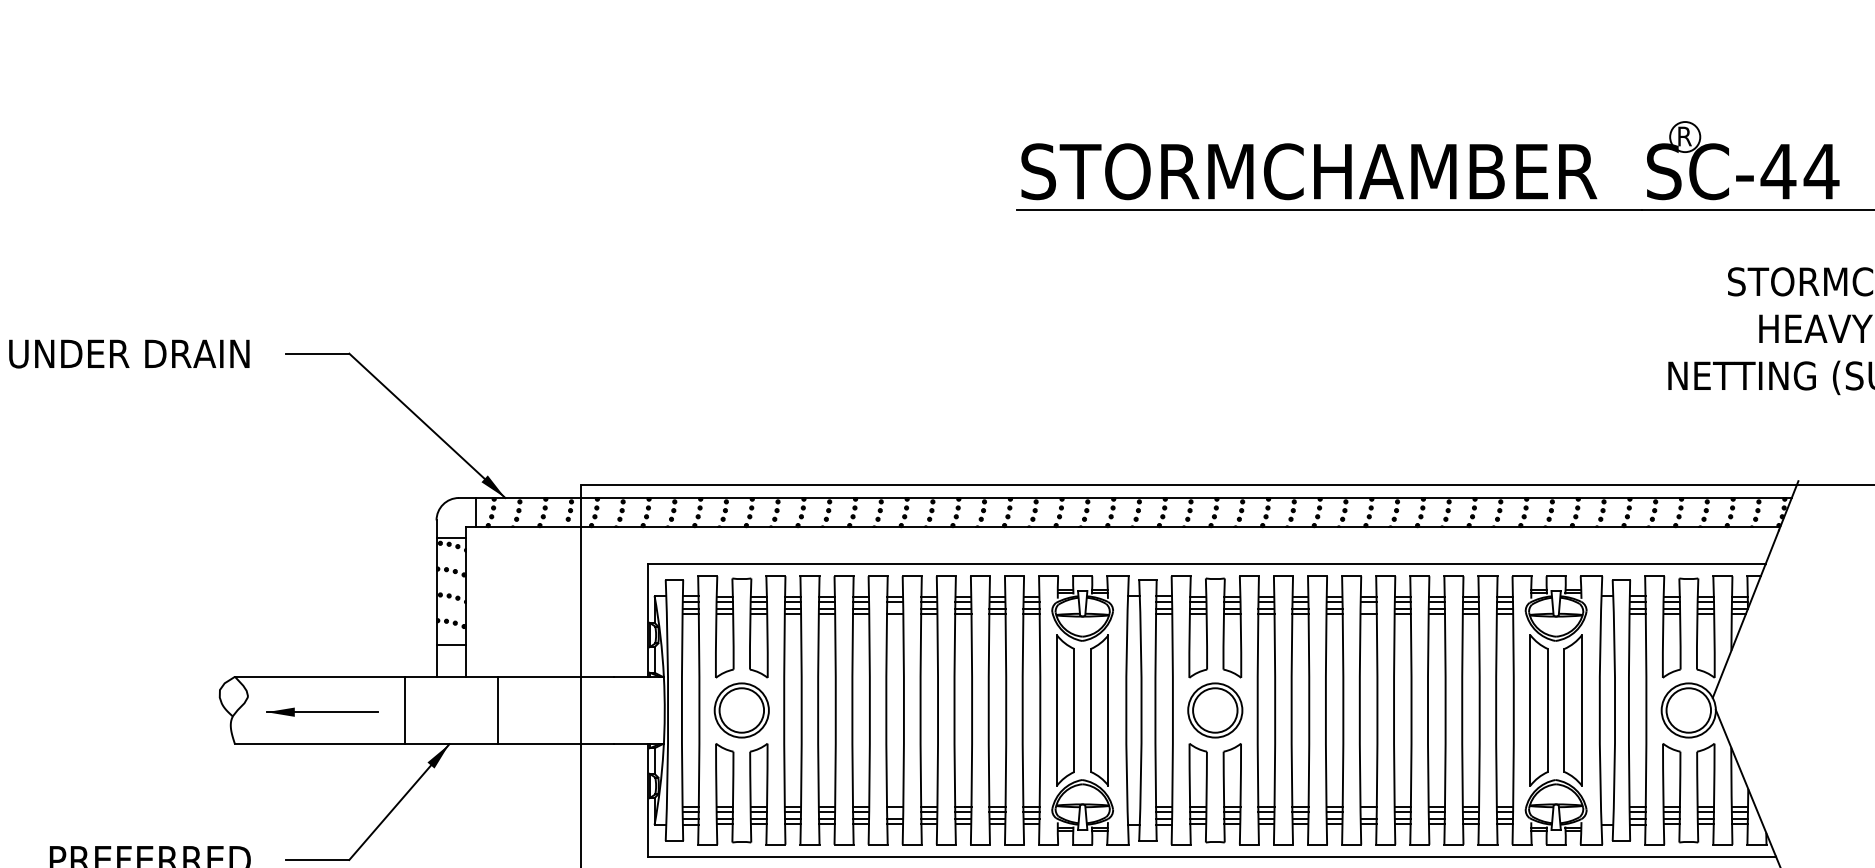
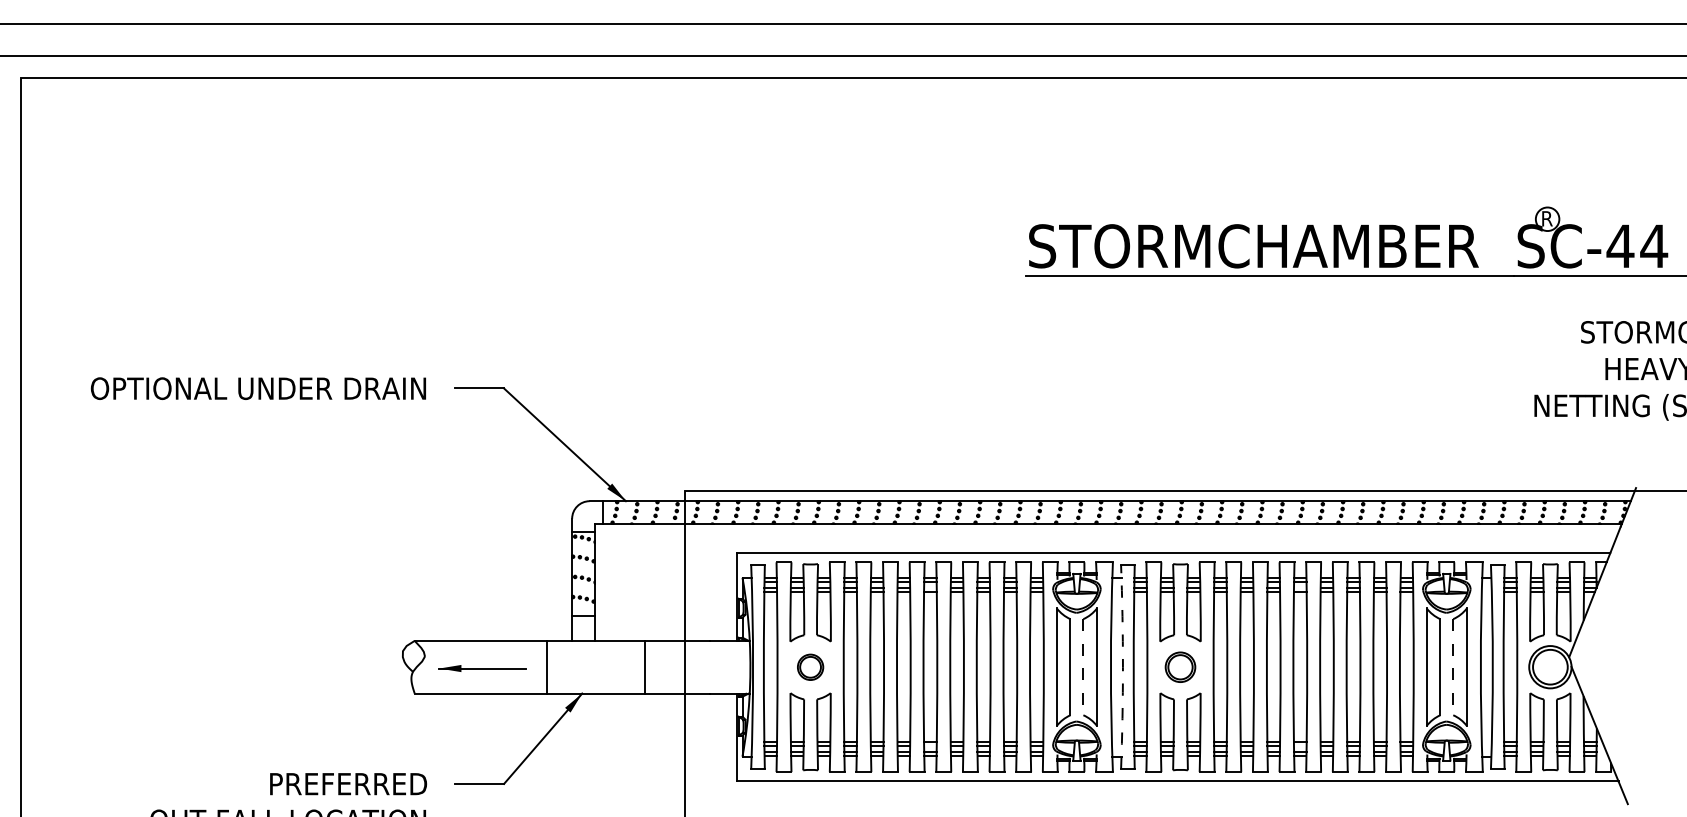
line: (497, 709) -> (644, 666), moved
part: (741, 710) -> (810, 667), size x0.6
line: (1091, 710) -> (1083, 667), solid -> dashed
arc: (1141, 710) -> (1122, 667), solid -> dashed
part: (1215, 710) -> (1180, 667), size x0.7
line: (1564, 710) -> (1453, 667), solid -> dashed

